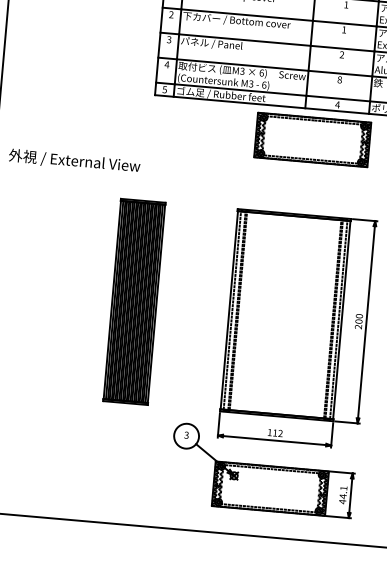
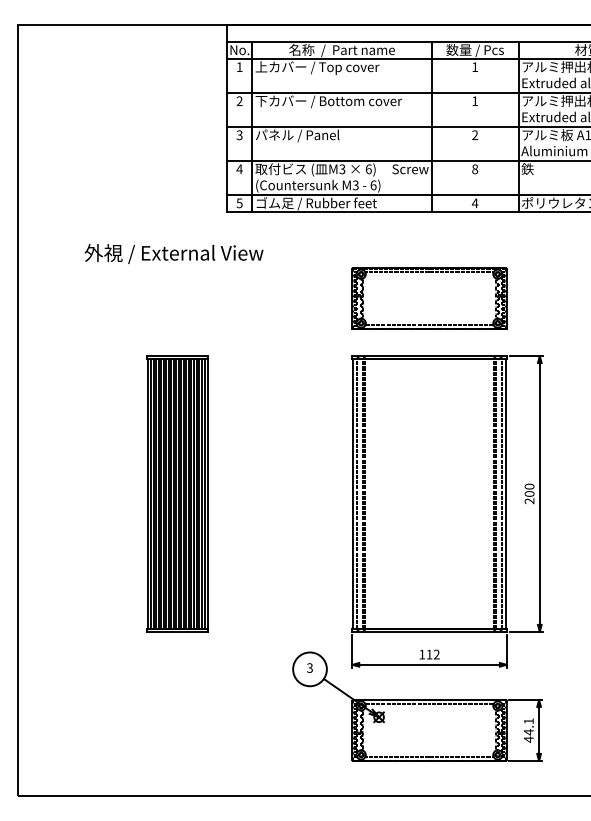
part: (312, 139) -> (429, 298), moved
text: (74, 161) -> (173, 253), moved
part: (134, 301) -> (177, 493), moved

